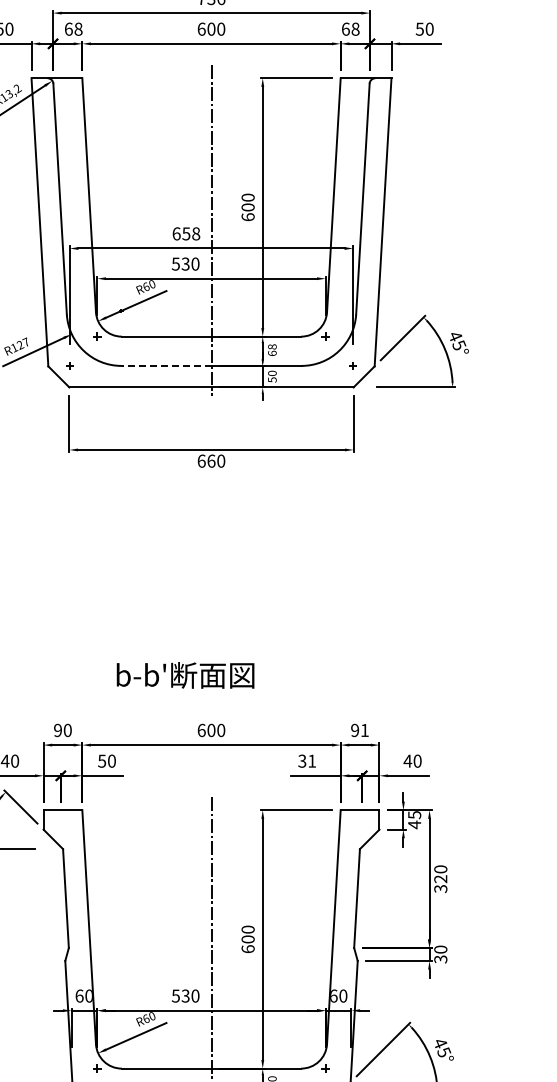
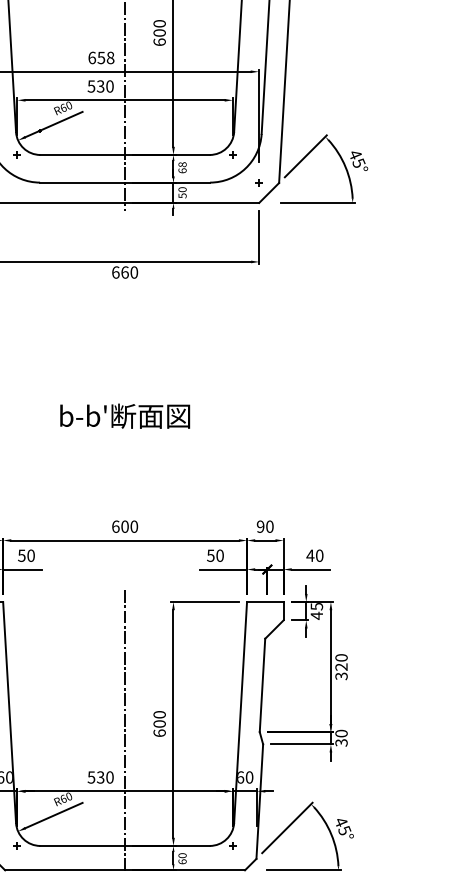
line: (165, 365) -> (81, 182), dashed -> solid
text: (185, 675) -> (125, 416), moved
text: (364, 730) -> (269, 526), 91 -> 90
text: (307, 760) -> (215, 555), 31 -> 50

